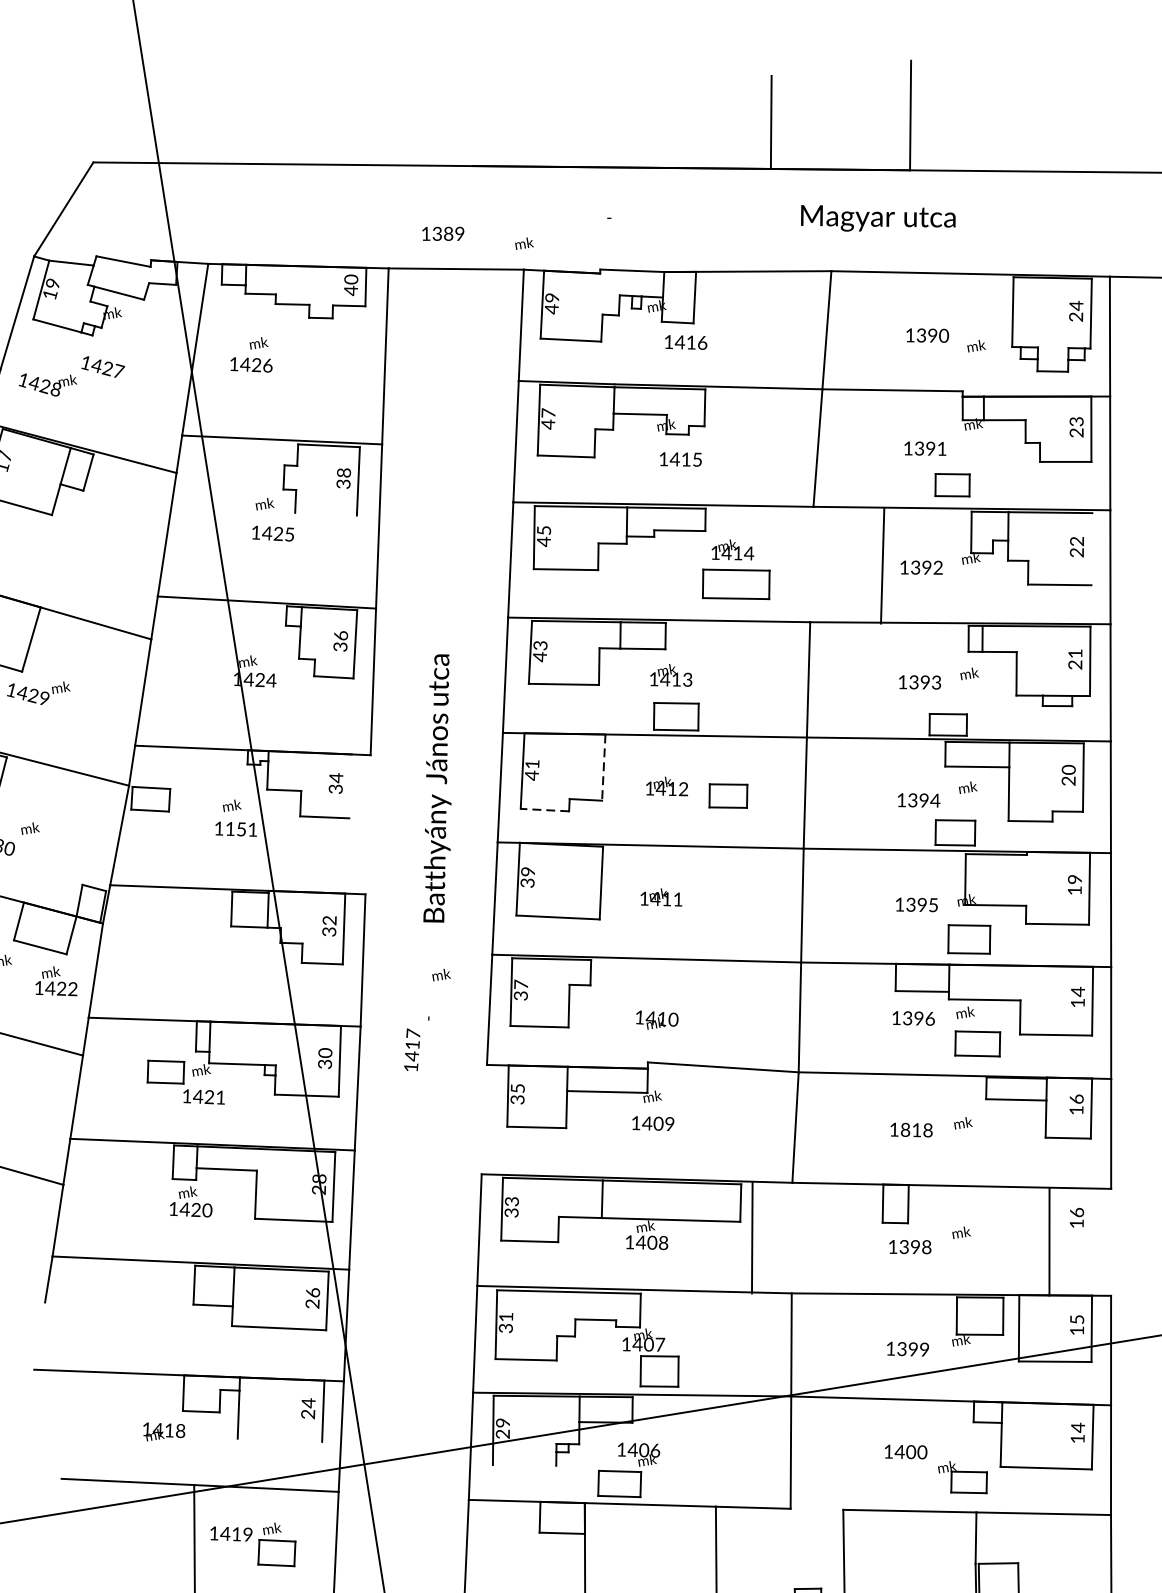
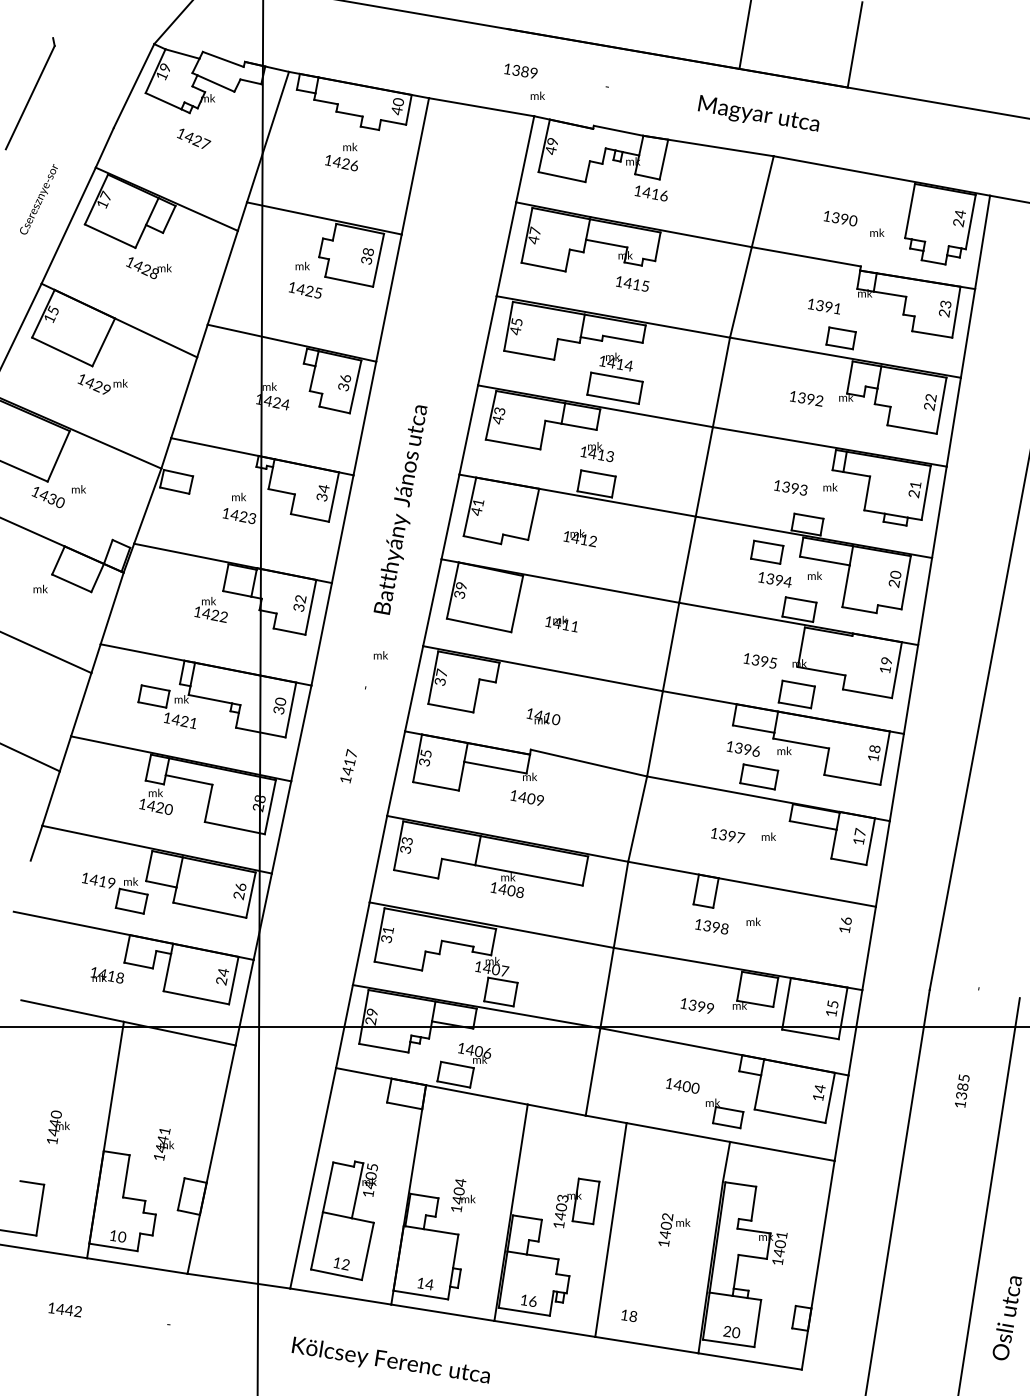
text: (877, 216) -> (758, 113), moved
text: (442, 233) -> (520, 70), moved
text: (249, 356) -> (341, 156), moved
text: (47, 384) -> (148, 268), moved
line: (326, 513) -> (349, 281), added
line: (1091, 548) -> (941, 405), added
line: (882, 566) -> (721, 382), moved
part: (733, 572) -> (614, 378), moved
line: (603, 767) -> (533, 514), dashed -> solid
line: (349, 785) -> (333, 496), added
part: (728, 794) -> (767, 551), moved
line: (543, 809) -> (481, 539), dashed -> solid
line: (367, 825) -> (342, 529), added
text: (241, 828) -> (243, 516), 1151 -> 1423
text: (54, 982) -> (210, 609), moved
text: (1077, 992) -> (874, 749), 14 -> 18
part: (977, 1043) -> (759, 776), moved
text: (411, 1050) -> (348, 766), moved
text: (1075, 1099) -> (859, 832), 16 -> 17
line: (484, 1119) -> (396, 773), added
text: (917, 1130) -> (732, 836), 1818 -> 1397
line: (751, 1237) -> (620, 904), moved
line: (1048, 1242) -> (868, 948), moved
line: (280, 1439) -> (196, 997), added
line: (523, 1464) -> (383, 1047), added
line: (816, 1509) -> (605, 1119), added
part: (254, 1546) -> (115, 893), moved

